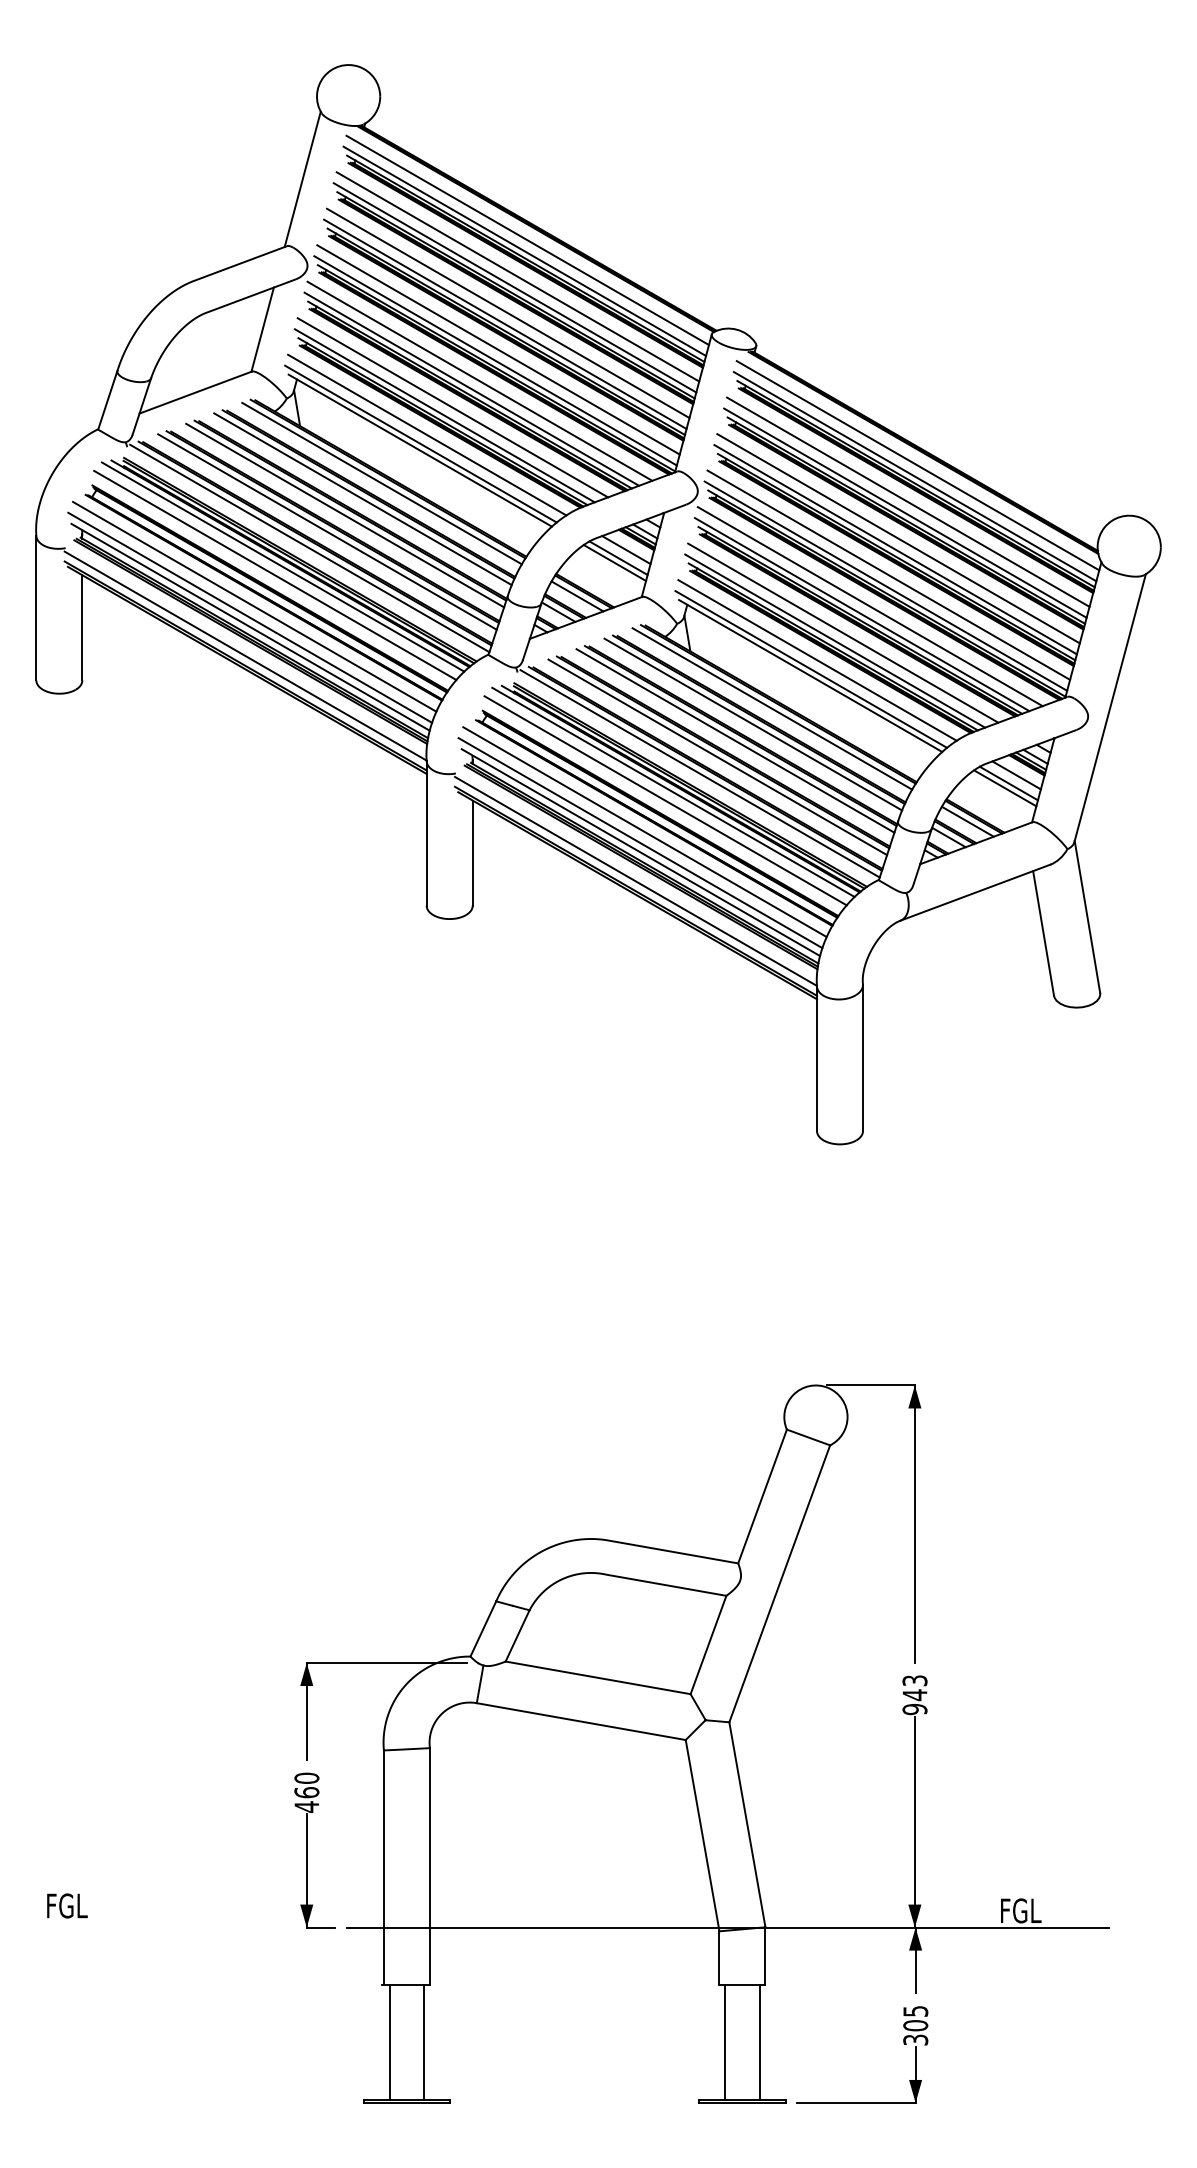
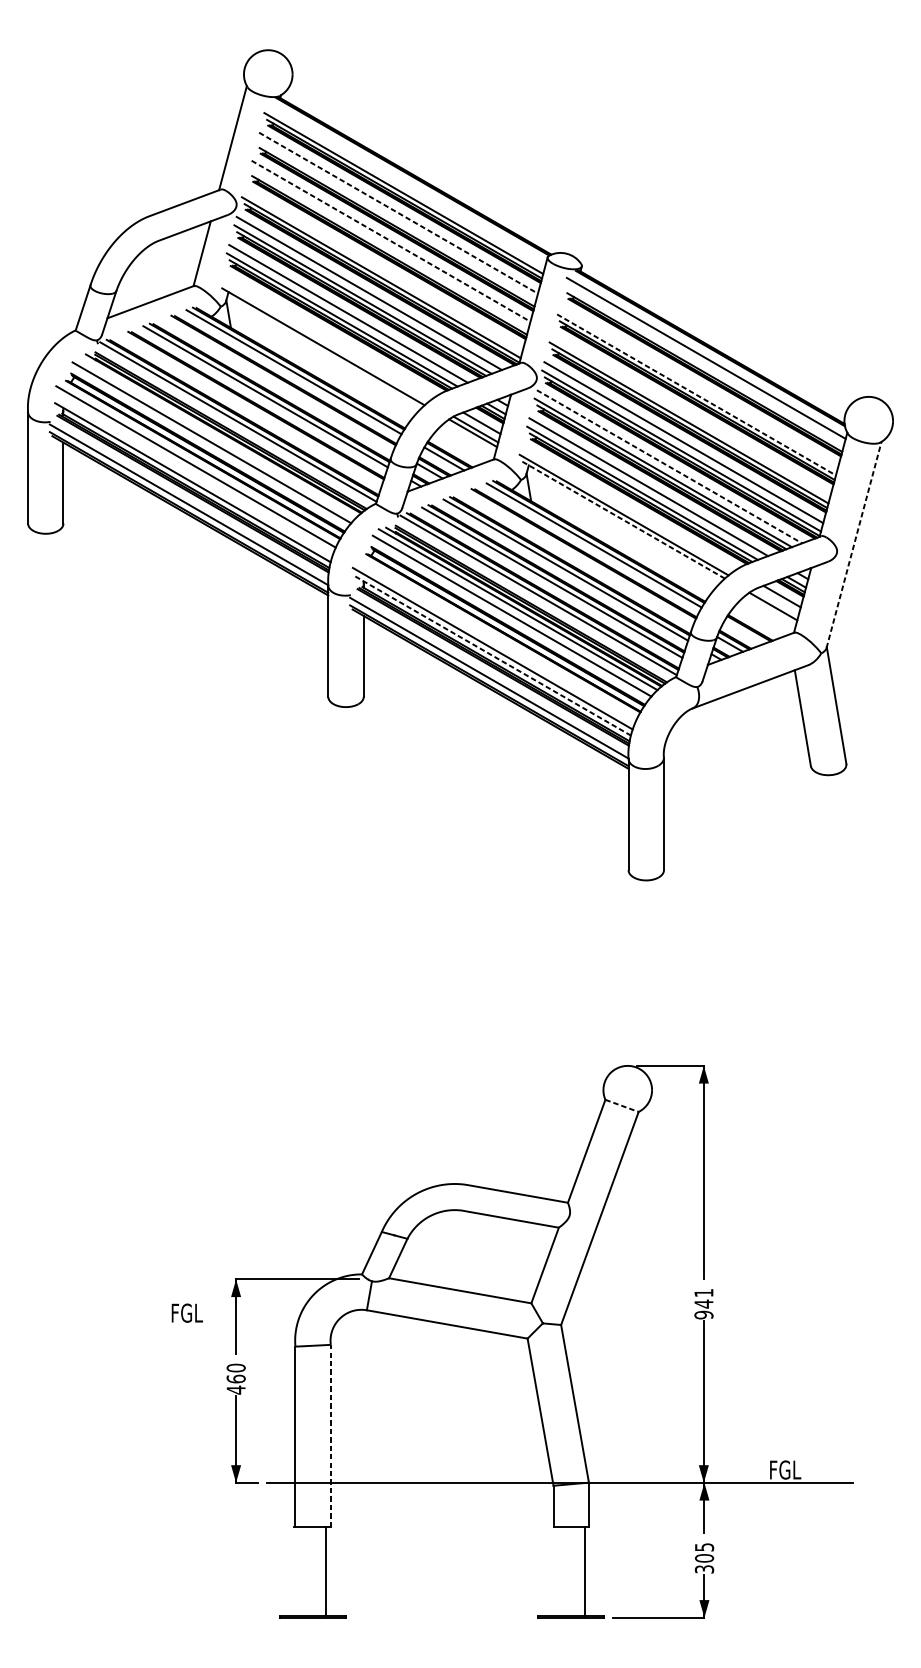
line: (527, 240) -> (405, 185), removed
line: (518, 277) -> (398, 213), solid -> dashed
line: (514, 287) -> (395, 221), removed
line: (508, 313) -> (391, 241), solid -> dashed
line: (505, 323) -> (388, 249), removed
line: (498, 349) -> (383, 269), removed
line: (427, 434) -> (328, 334), removed
line: (420, 443) -> (323, 341), removed
line: (914, 476) -> (703, 366), removed
line: (362, 499) -> (278, 384), removed
line: (908, 501) -> (698, 385), removed
line: (905, 513) -> (696, 395), solid -> dashed
line: (327, 531) -> (252, 409), removed
line: (898, 538) -> (691, 414), removed
line: (282, 566) -> (217, 435), removed
line: (870, 606) -> (669, 466), solid -> dashed
line: (250, 617) -> (192, 475), removed
line: (817, 660) -> (628, 508), removed
line: (810, 675) -> (623, 519), solid -> dashed
line: (1110, 708) -> (854, 545), solid -> dashed
line: (753, 724) -> (579, 557), removed
line: (1008, 783) -> (775, 602), removed
line: (967, 821) -> (744, 632), removed
line: (644, 832) -> (495, 640), removed
line: (640, 852) -> (492, 655), solid -> dashed
line: (808, 1437) -> (622, 1105), solid -> dashed
text: (914, 1680) -> (703, 1292), 943 -> 941
line: (429, 1866) -> (330, 1435), solid -> dashed
text: (67, 1905) -> (187, 1312), moved
line: (389, 2042) -> (299, 1571), removed
line: (725, 2042) -> (558, 1571), removed

